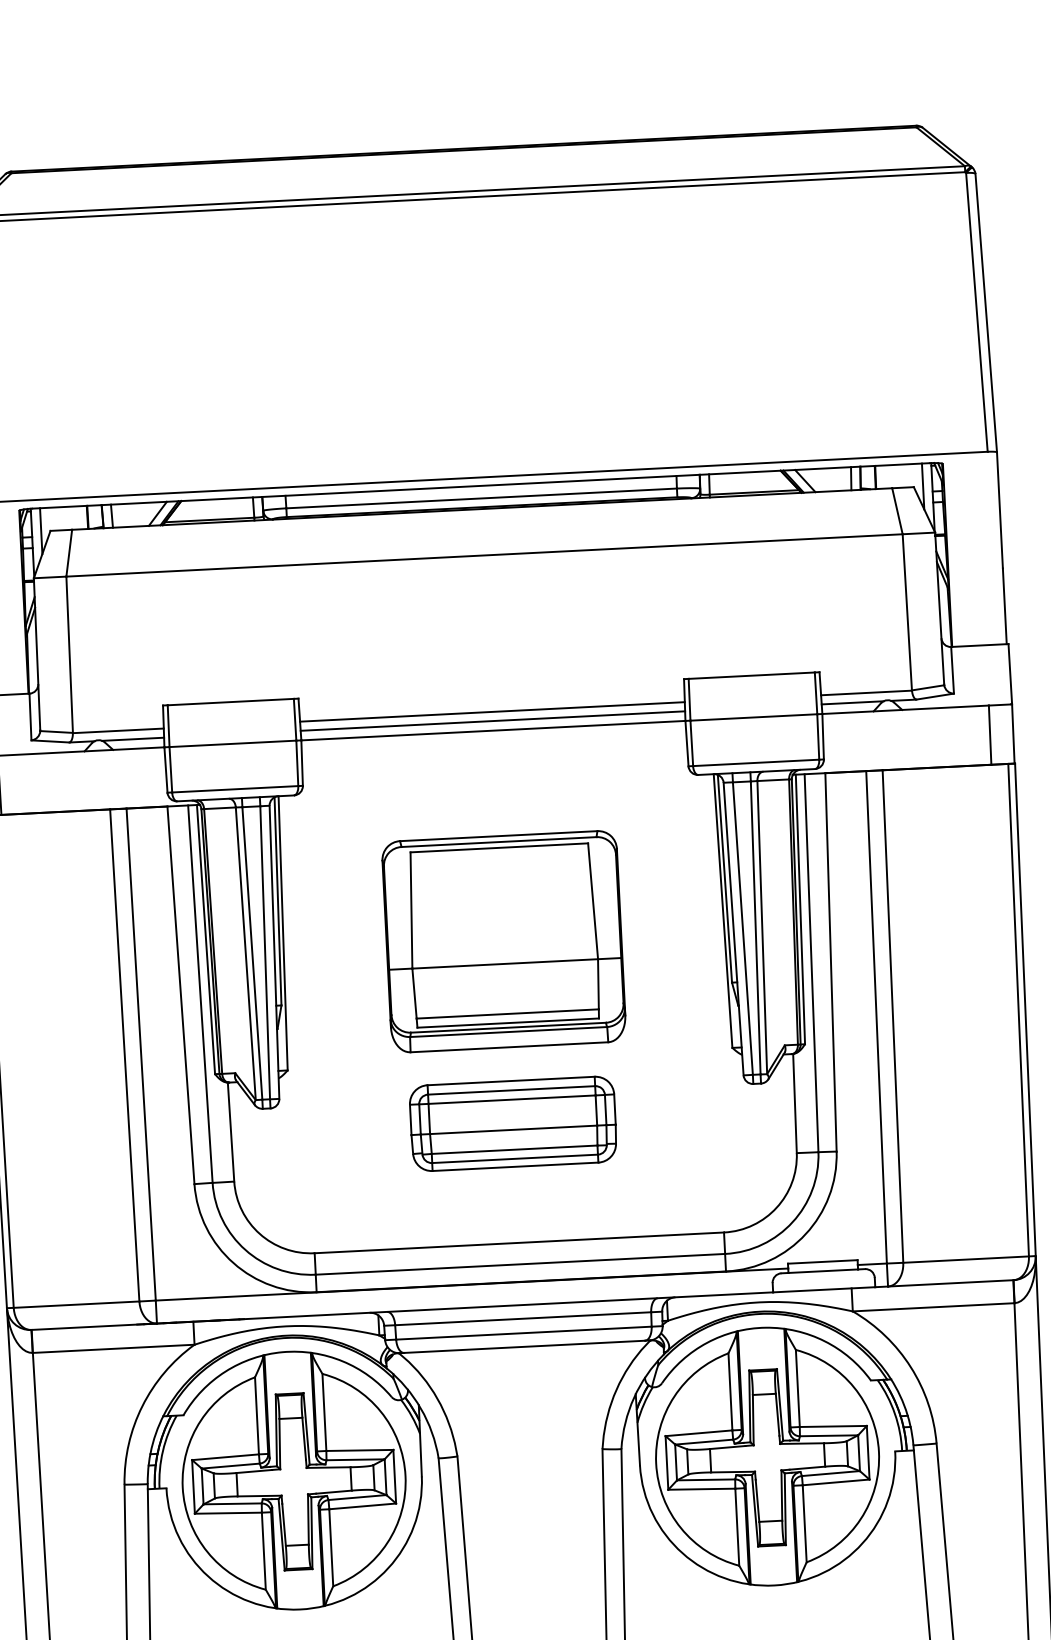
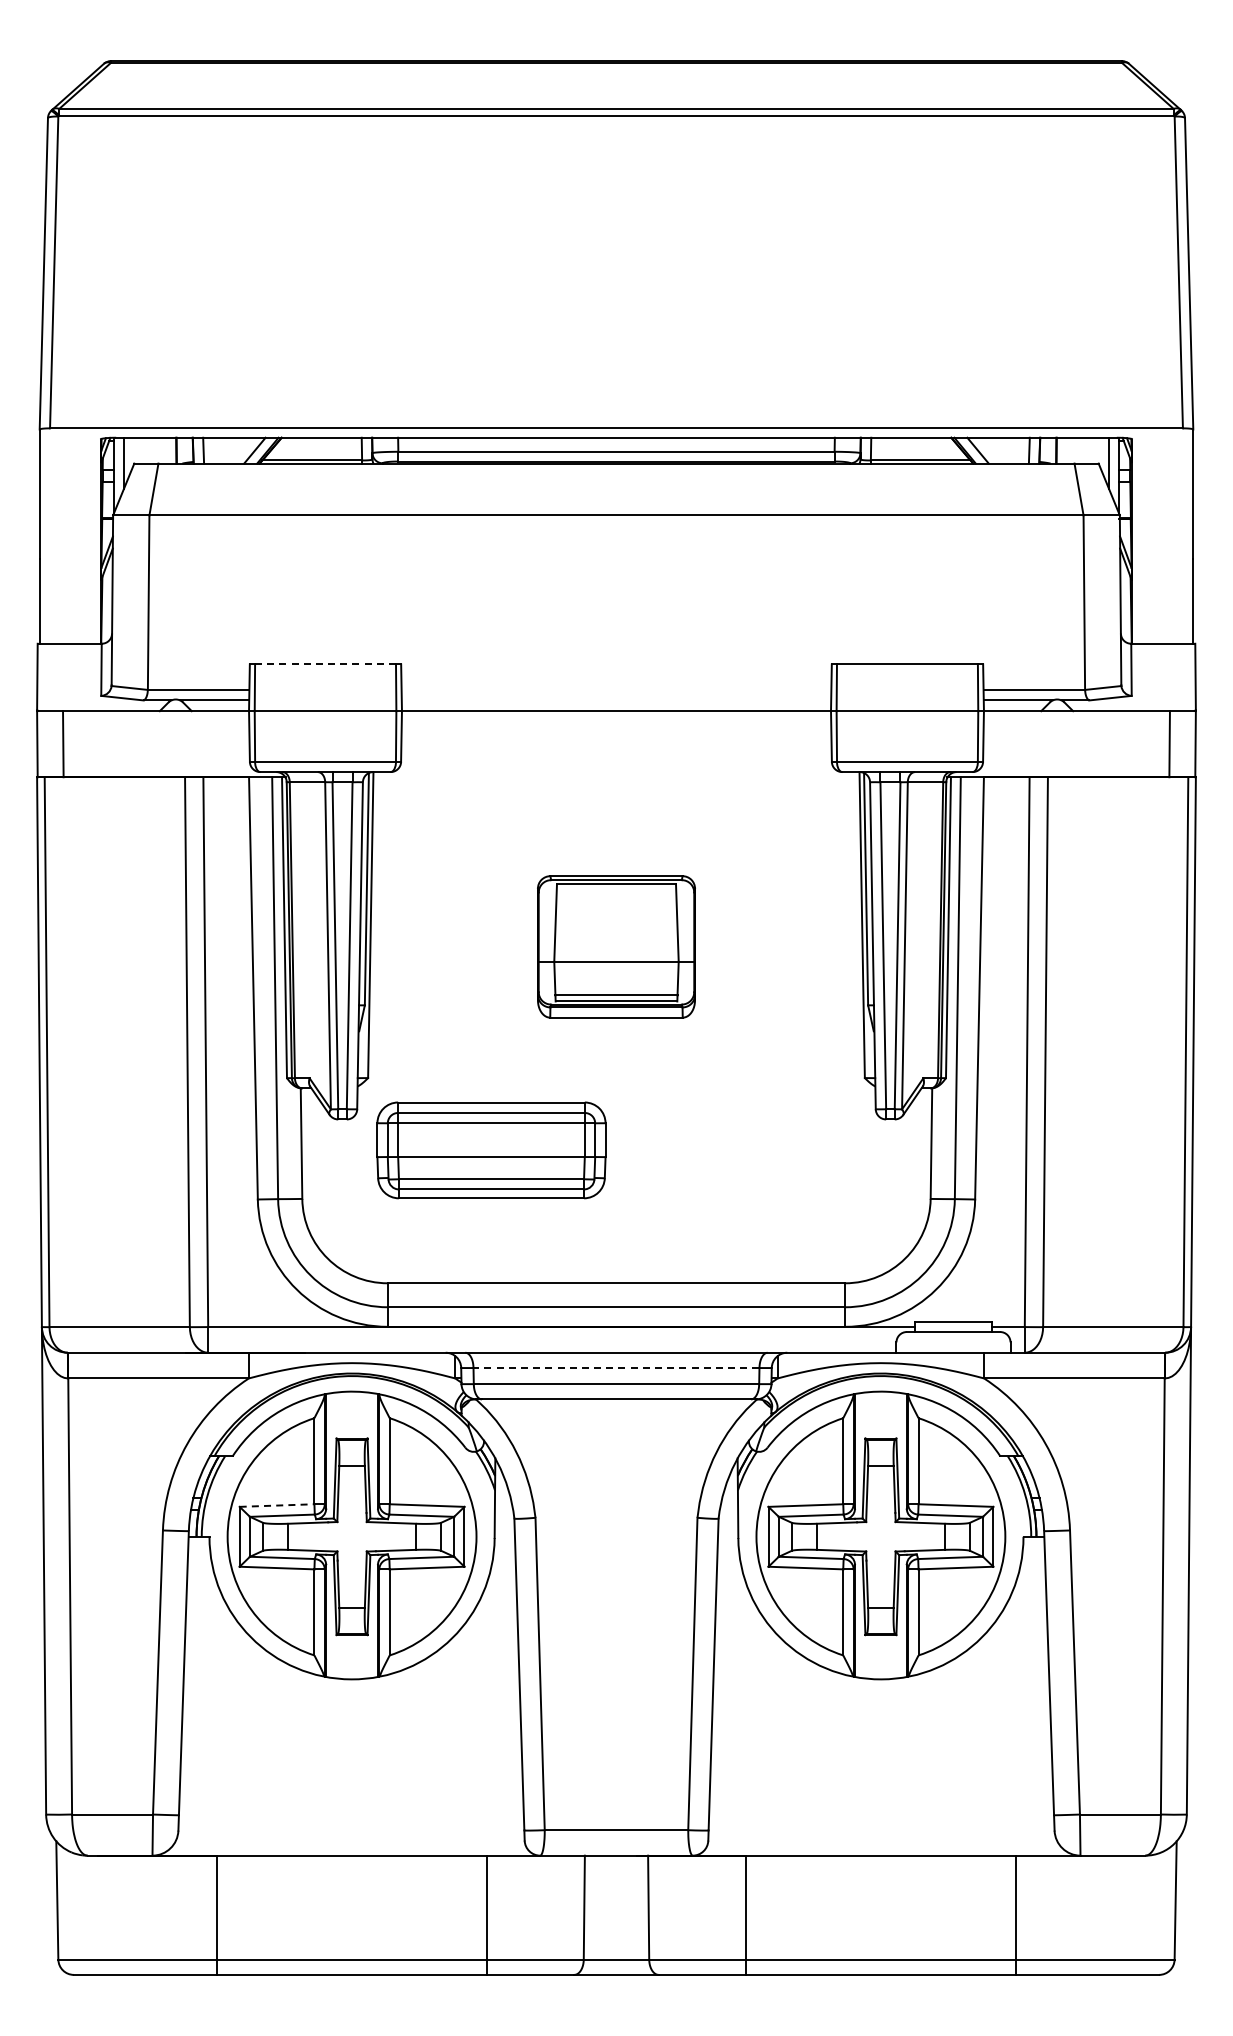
line: (230, 702) -> (325, 664), solid -> dashed
line: (492, 712) -> (616, 690), removed
line: (492, 721) -> (616, 700), removed
part: (504, 941) -> (616, 946), size x0.6
part: (513, 1123) -> (491, 1150), moved
line: (523, 1319) -> (616, 1368), solid -> dashed
line: (225, 1457) -> (277, 1505), solid -> dashed

